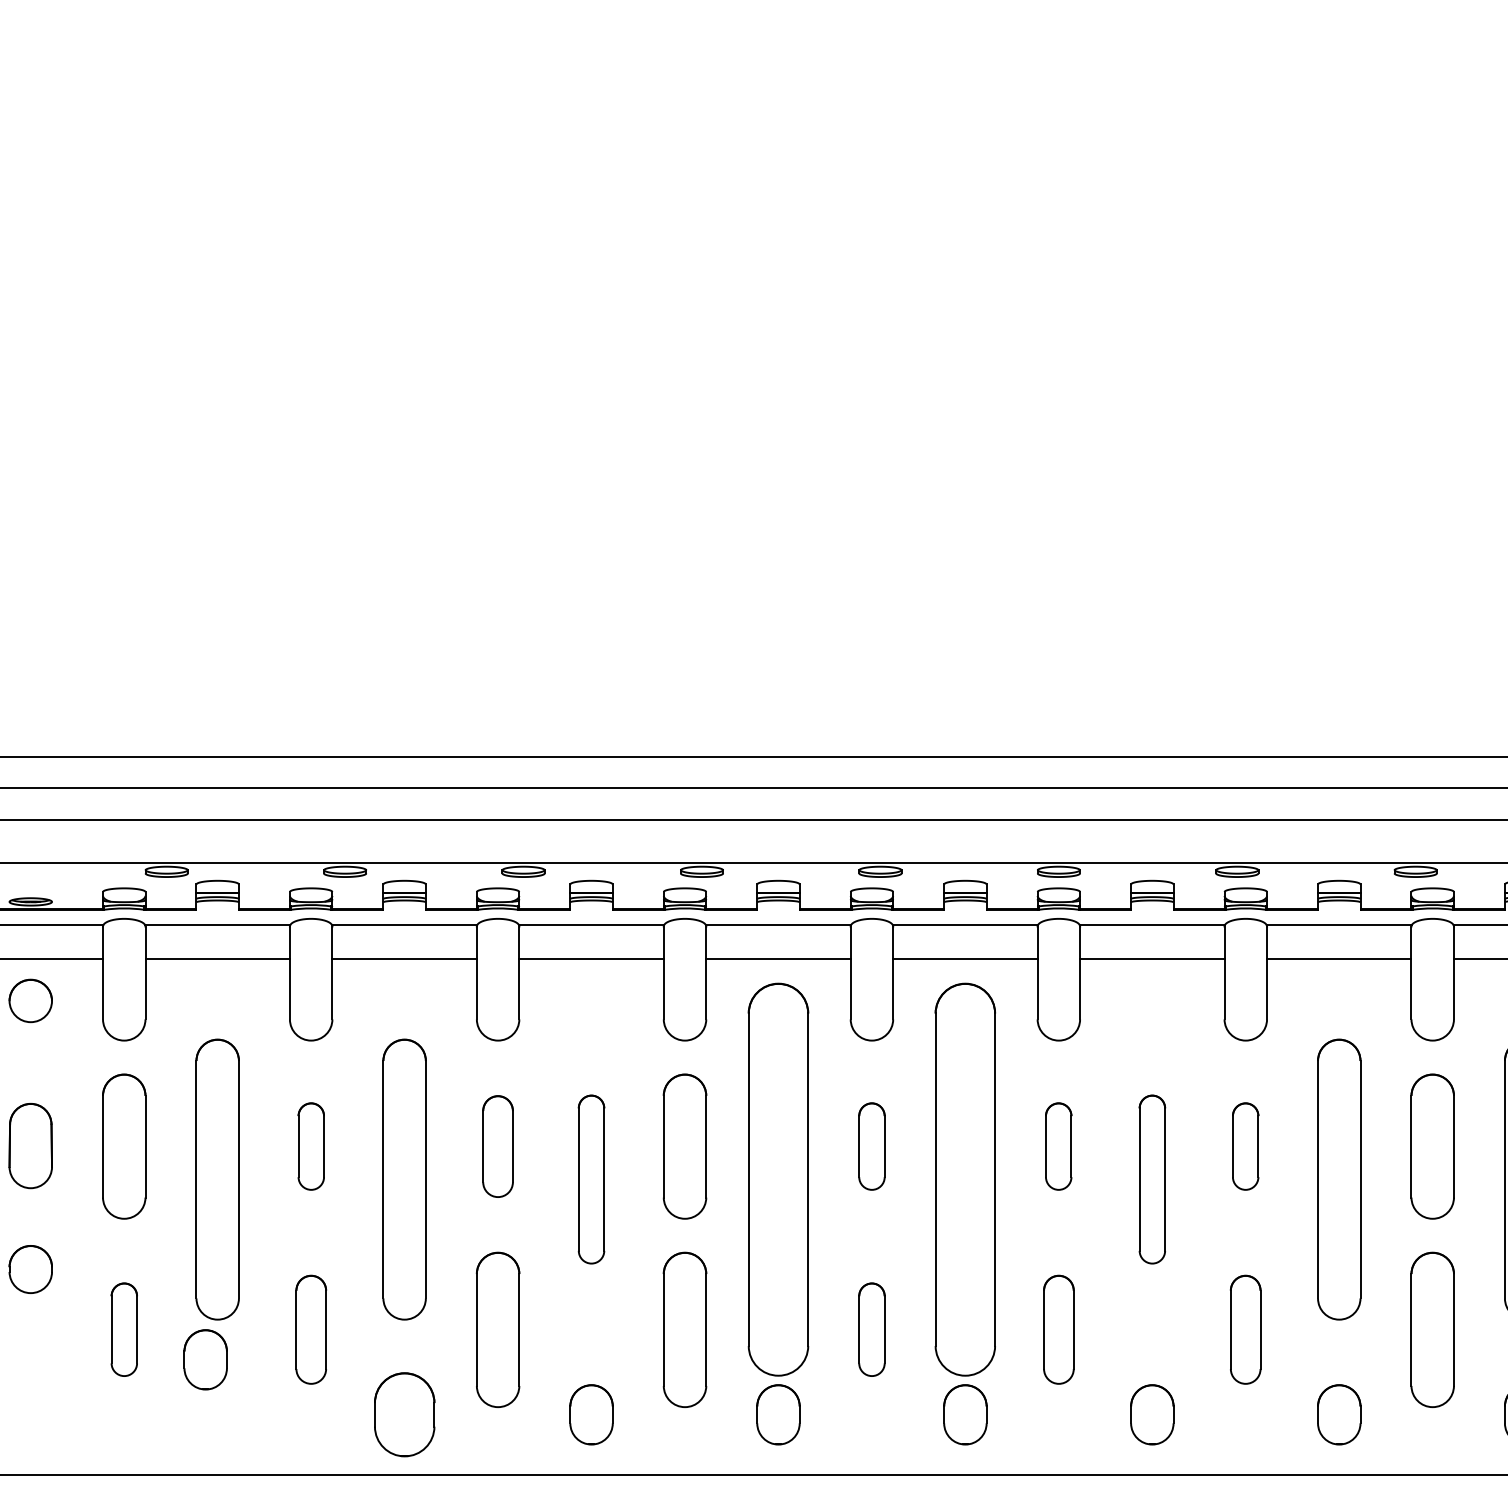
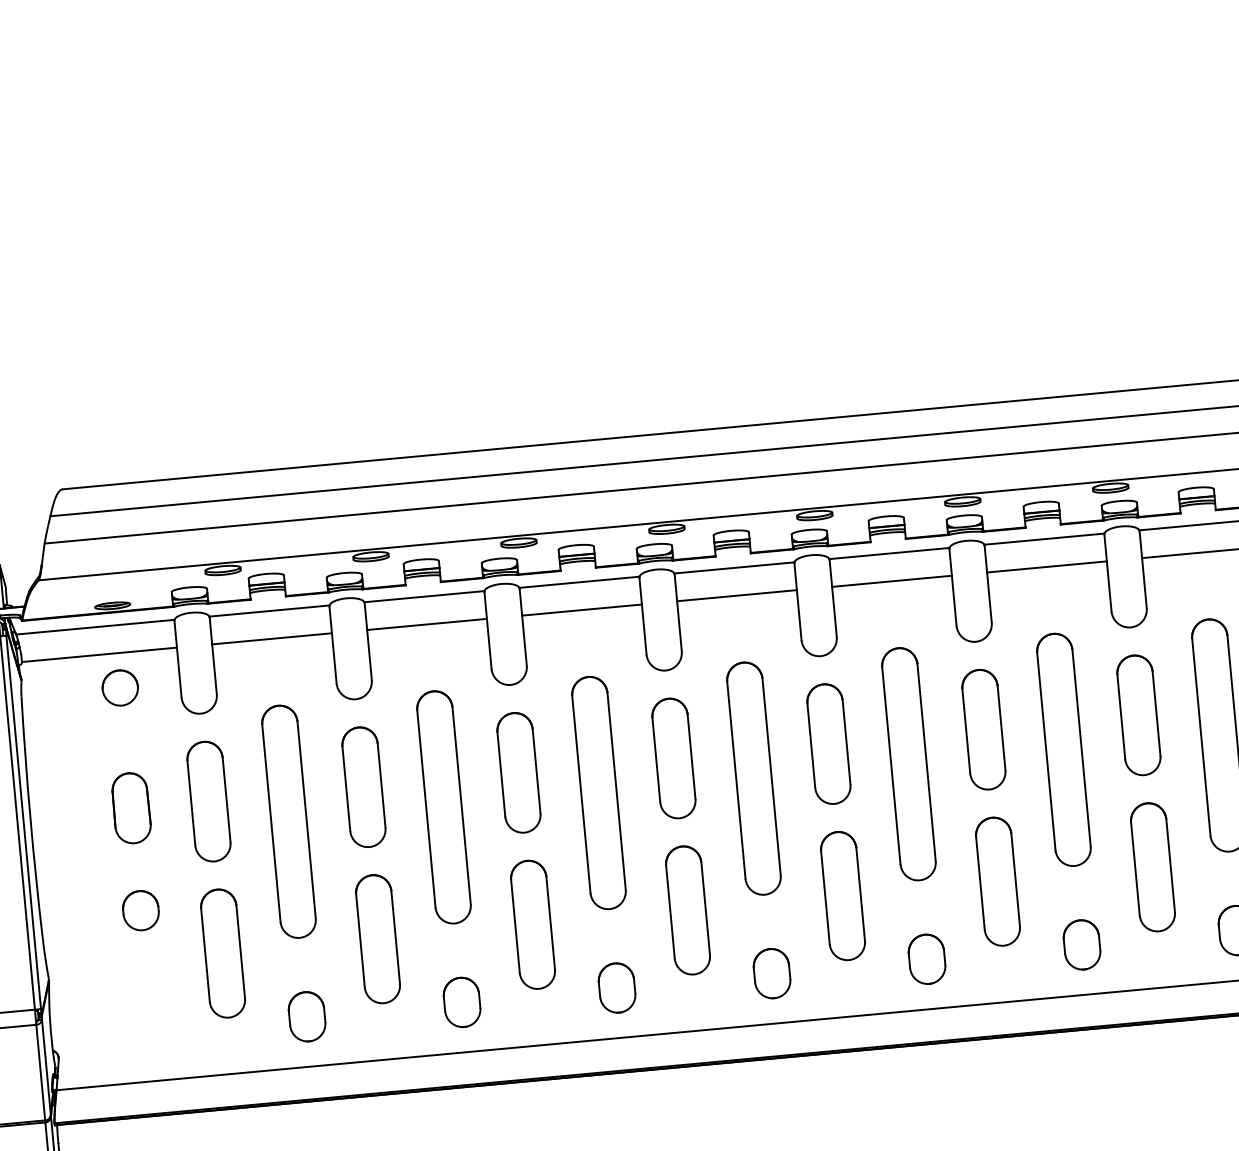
part: (311, 1146) -> (364, 787), size x1.67
part: (497, 1146) -> (518, 772), size x1.43
part: (871, 1146) -> (828, 744), size x1.67
part: (1058, 1146) -> (983, 729), size x1.67
part: (1245, 1146) -> (1138, 715), size x1.67
part: (591, 1179) -> (598, 792), size x1.67
part: (778, 1179) -> (753, 778), size x0.71
part: (965, 1179) -> (909, 764), size x0.71
part: (1152, 1179) -> (1064, 749), size x1.67
part: (124, 1329) -> (223, 953), size x1.67
part: (311, 1329) -> (378, 938), size x1.43
part: (871, 1329) -> (842, 895), size x1.67
part: (1058, 1329) -> (997, 881), size x1.43
part: (1245, 1329) -> (1152, 866), size x1.43
part: (205, 1359) -> (306, 1016), moved
part: (404, 1414) -> (461, 1002), size x0.71

